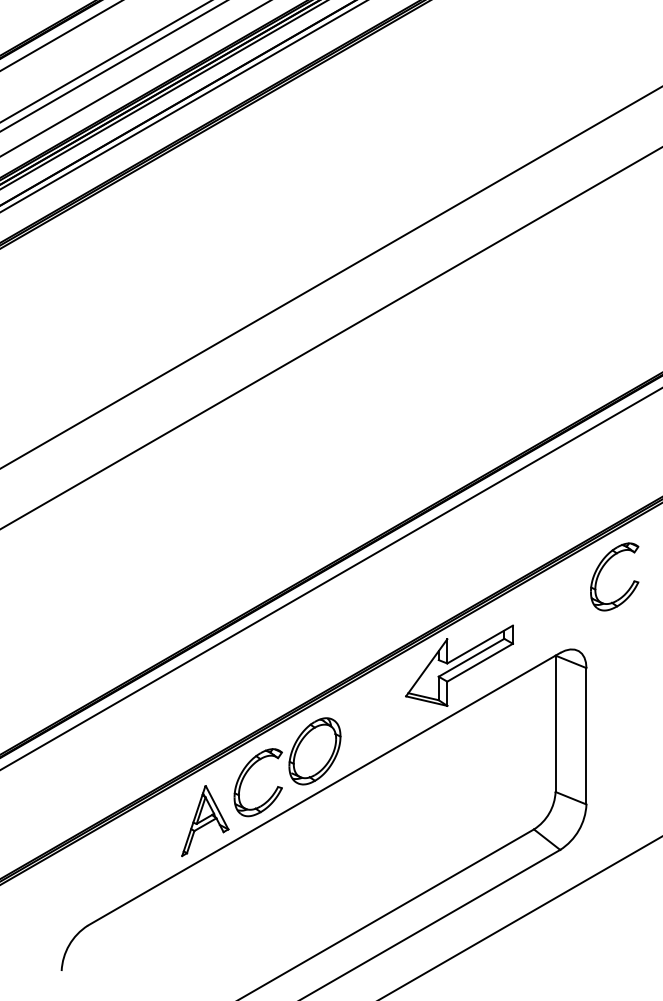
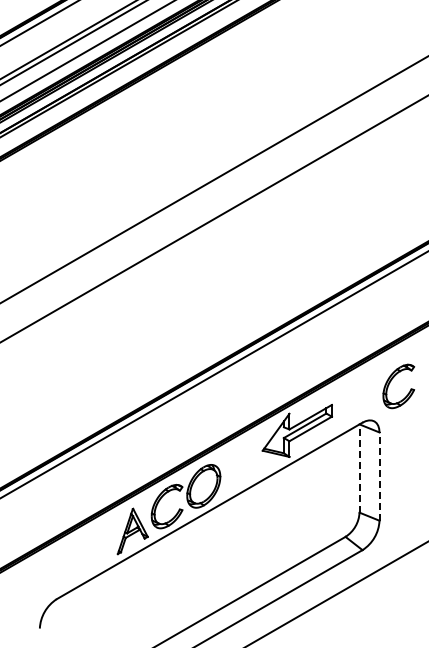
part: (601, 572) -> (390, 383), moved
line: (555, 723) -> (359, 468), solid -> dashed
line: (586, 736) -> (379, 476), solid -> dashed

